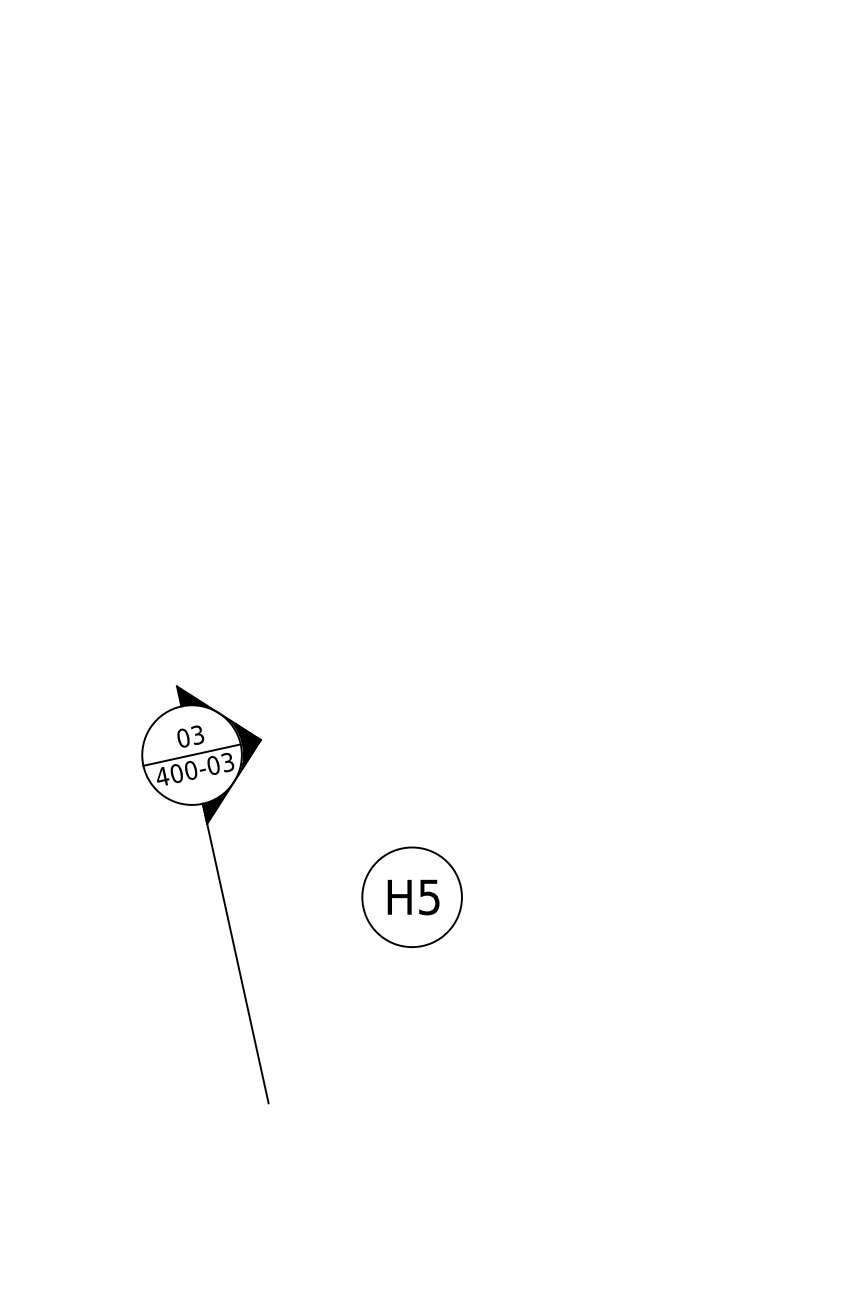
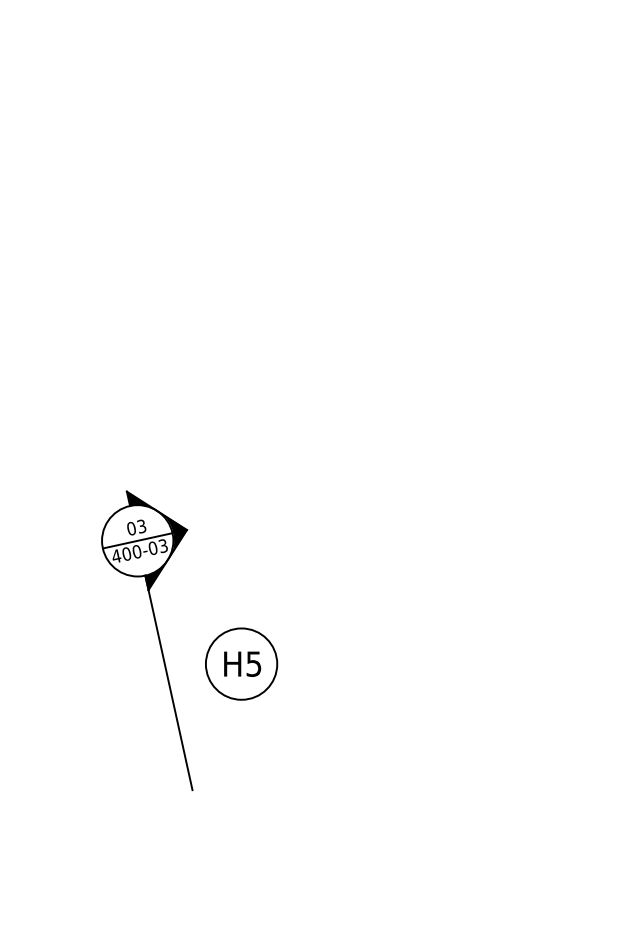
part: (411, 896) -> (241, 663), moved

